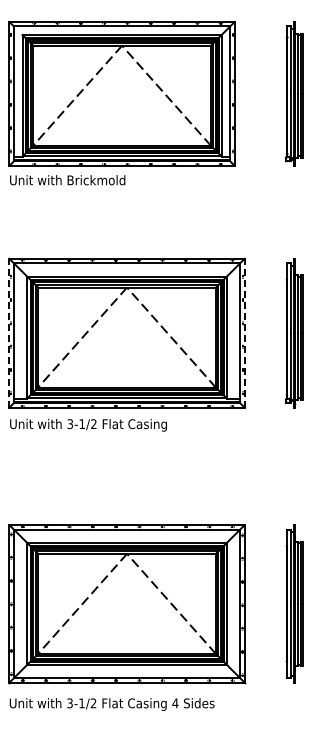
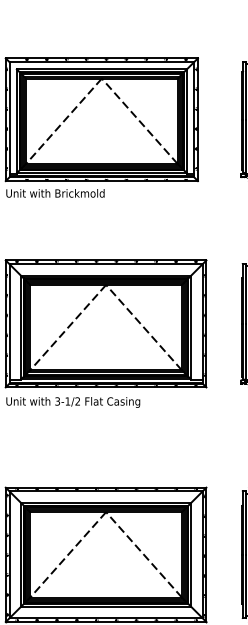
line: (9, 332) -> (5, 323), dashed -> solid
line: (244, 332) -> (206, 323), dashed -> solid

